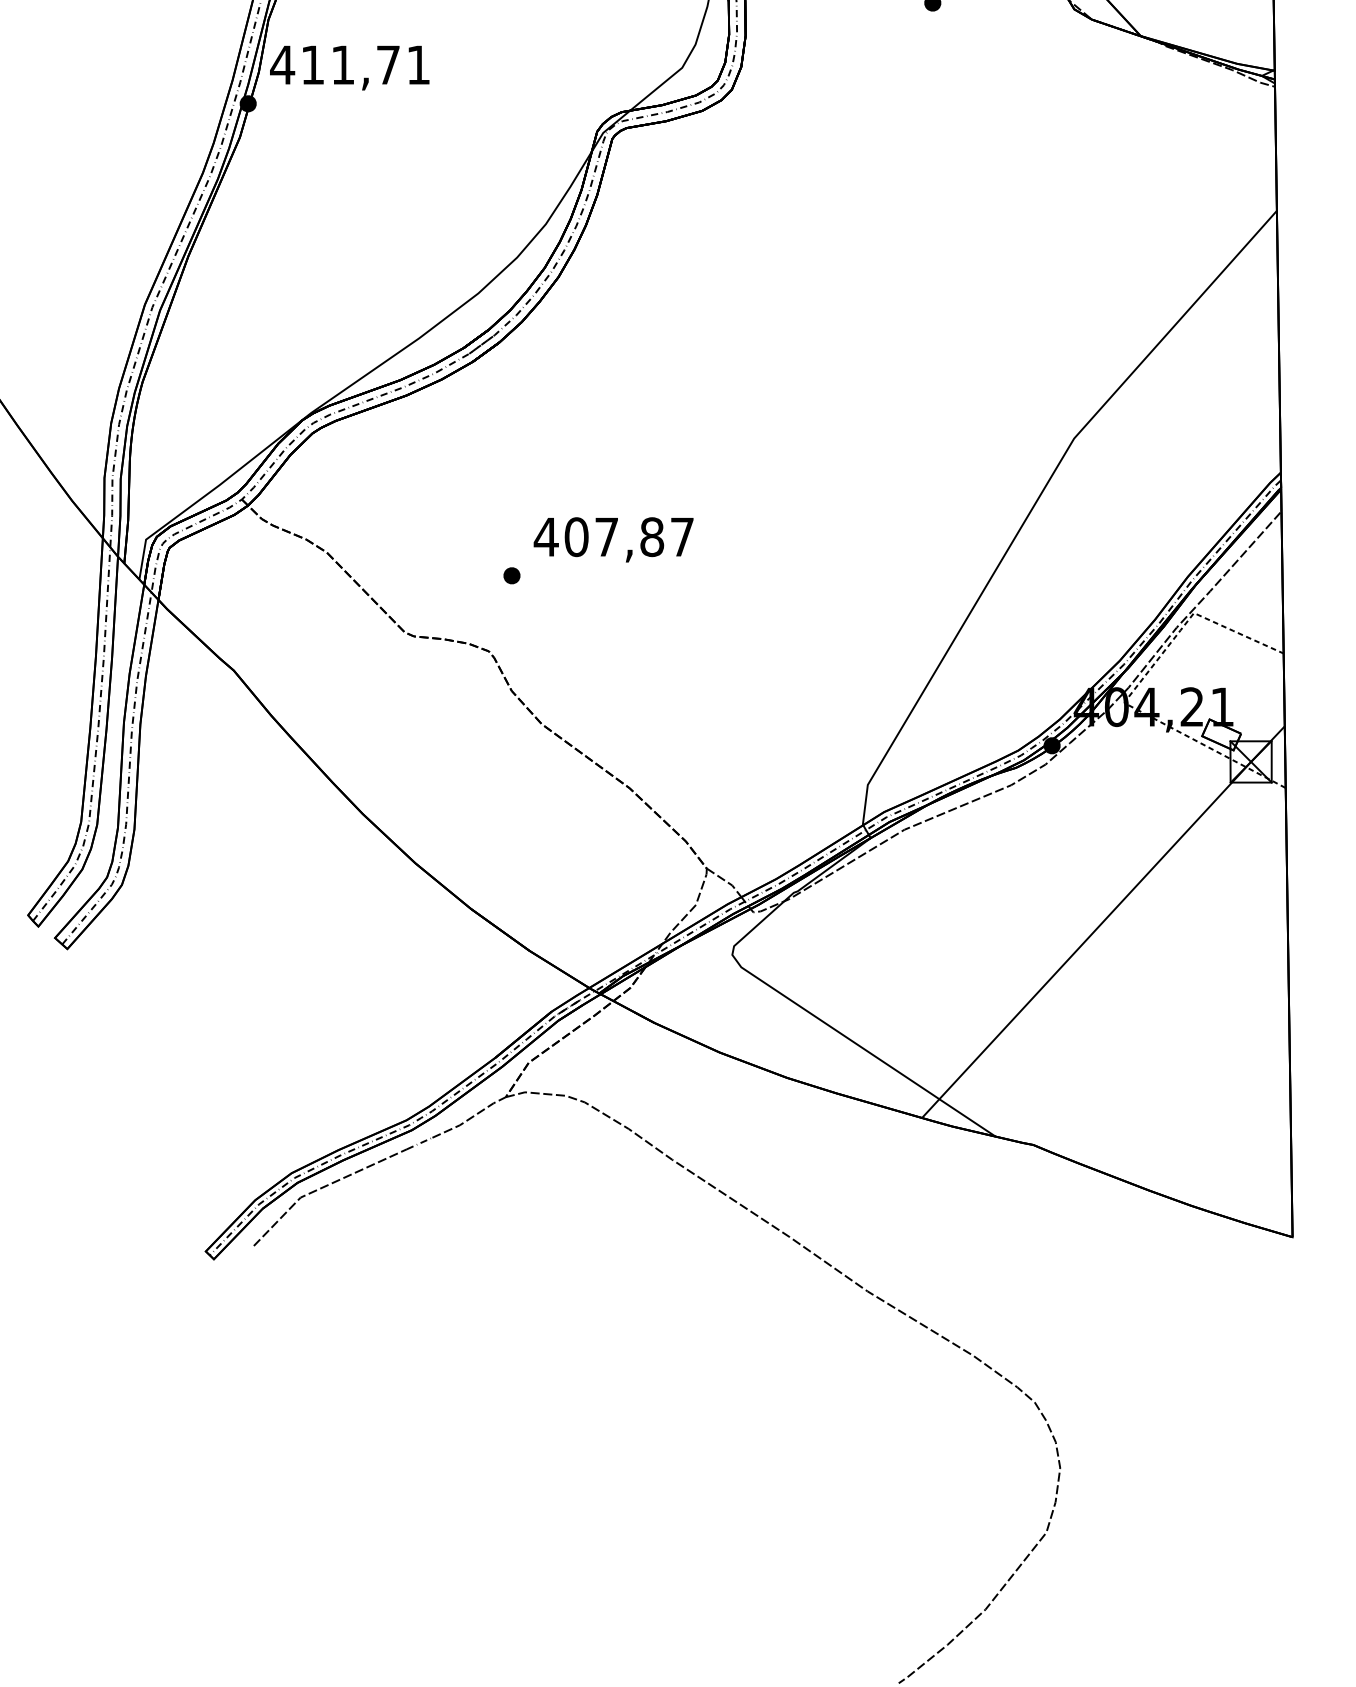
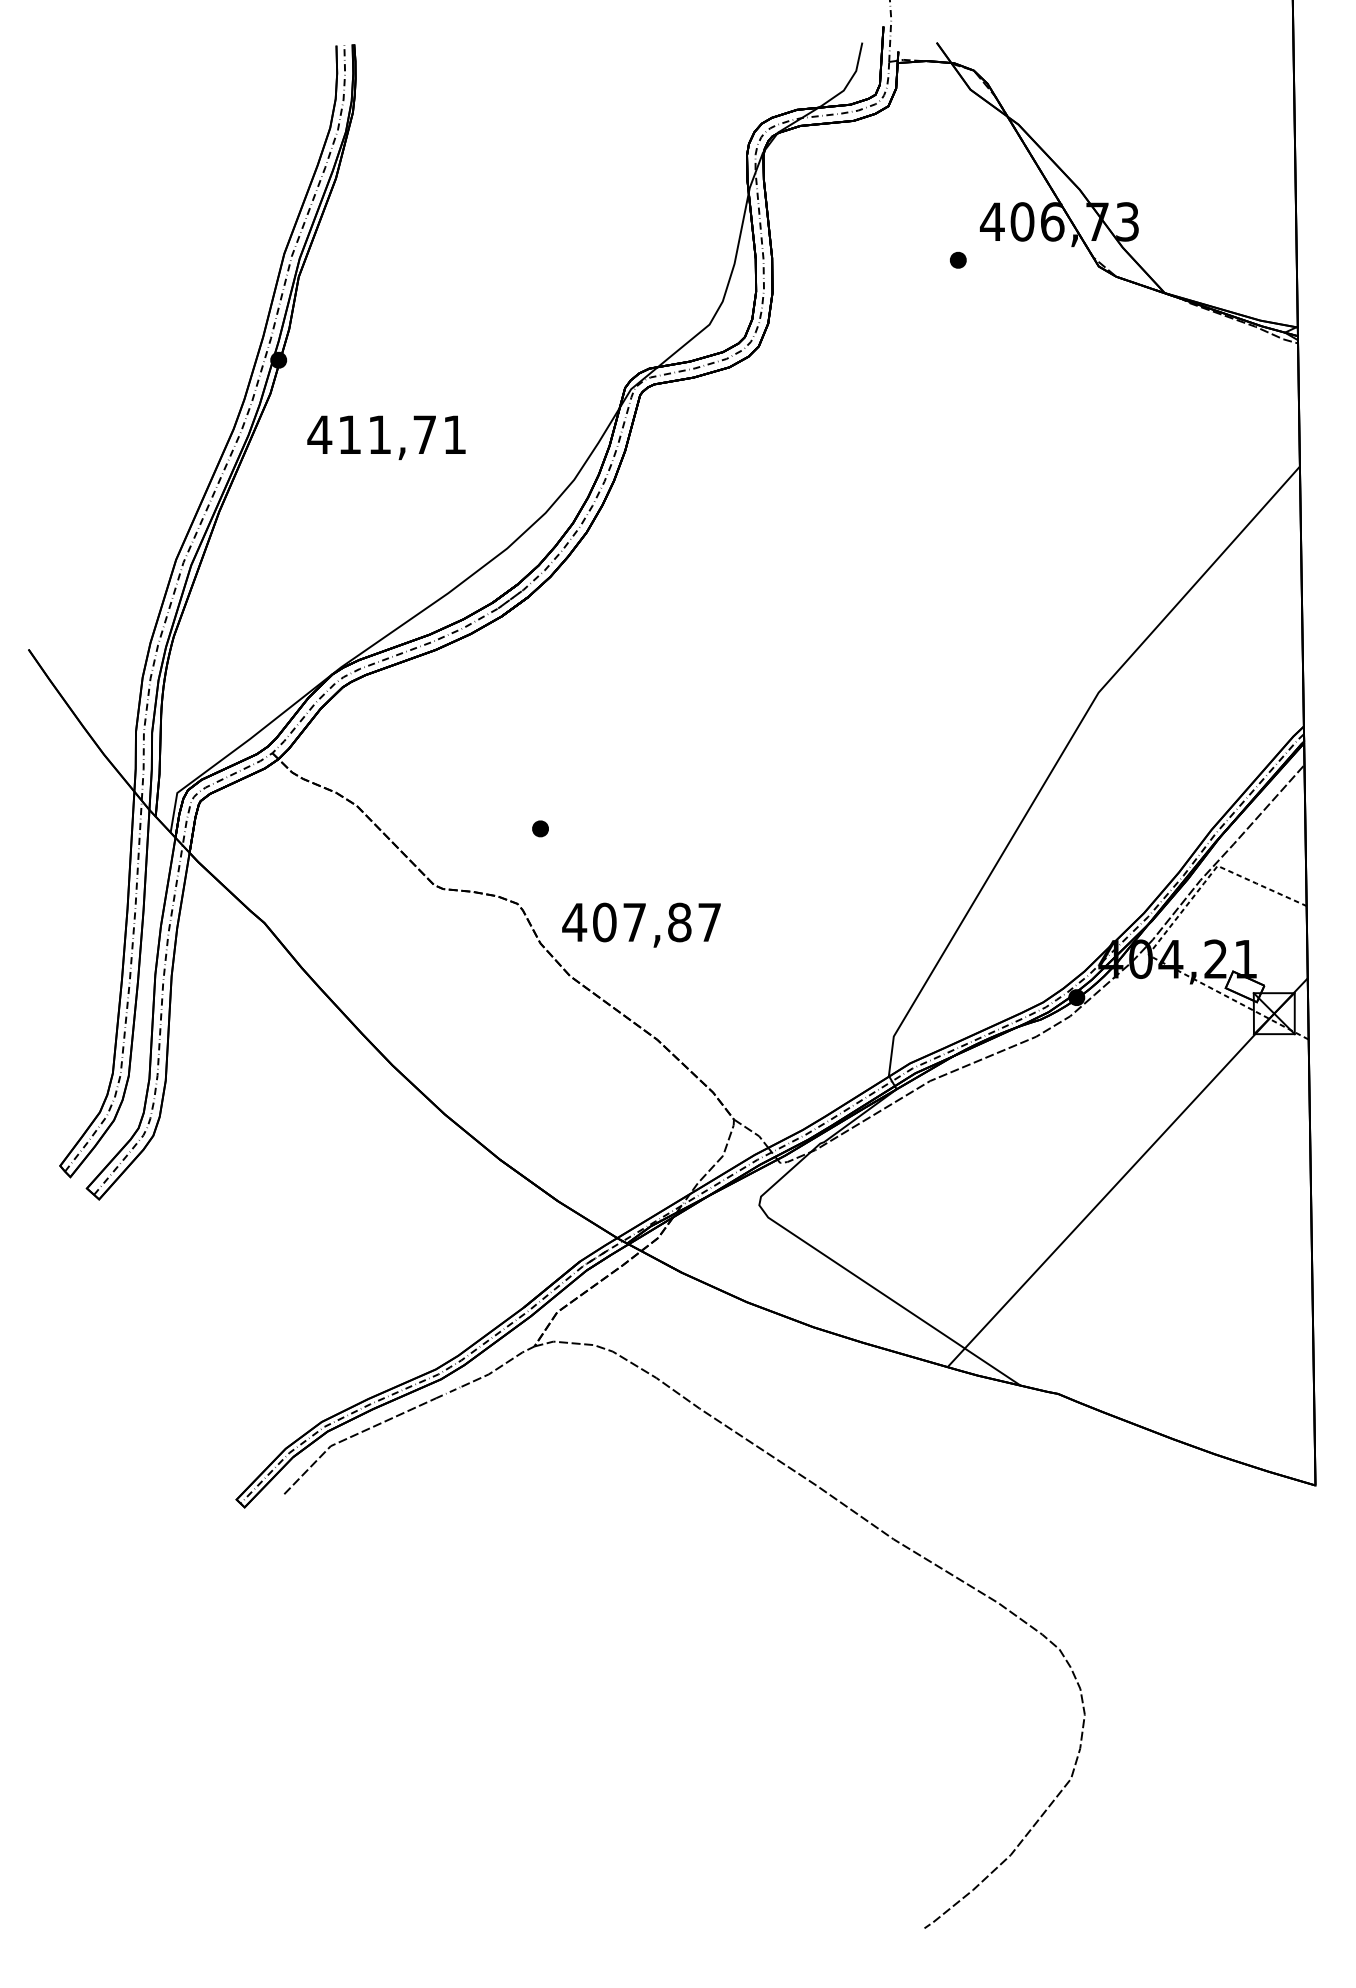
text: (349, 67) -> (386, 437), moved
text: (613, 539) -> (641, 924), moved

